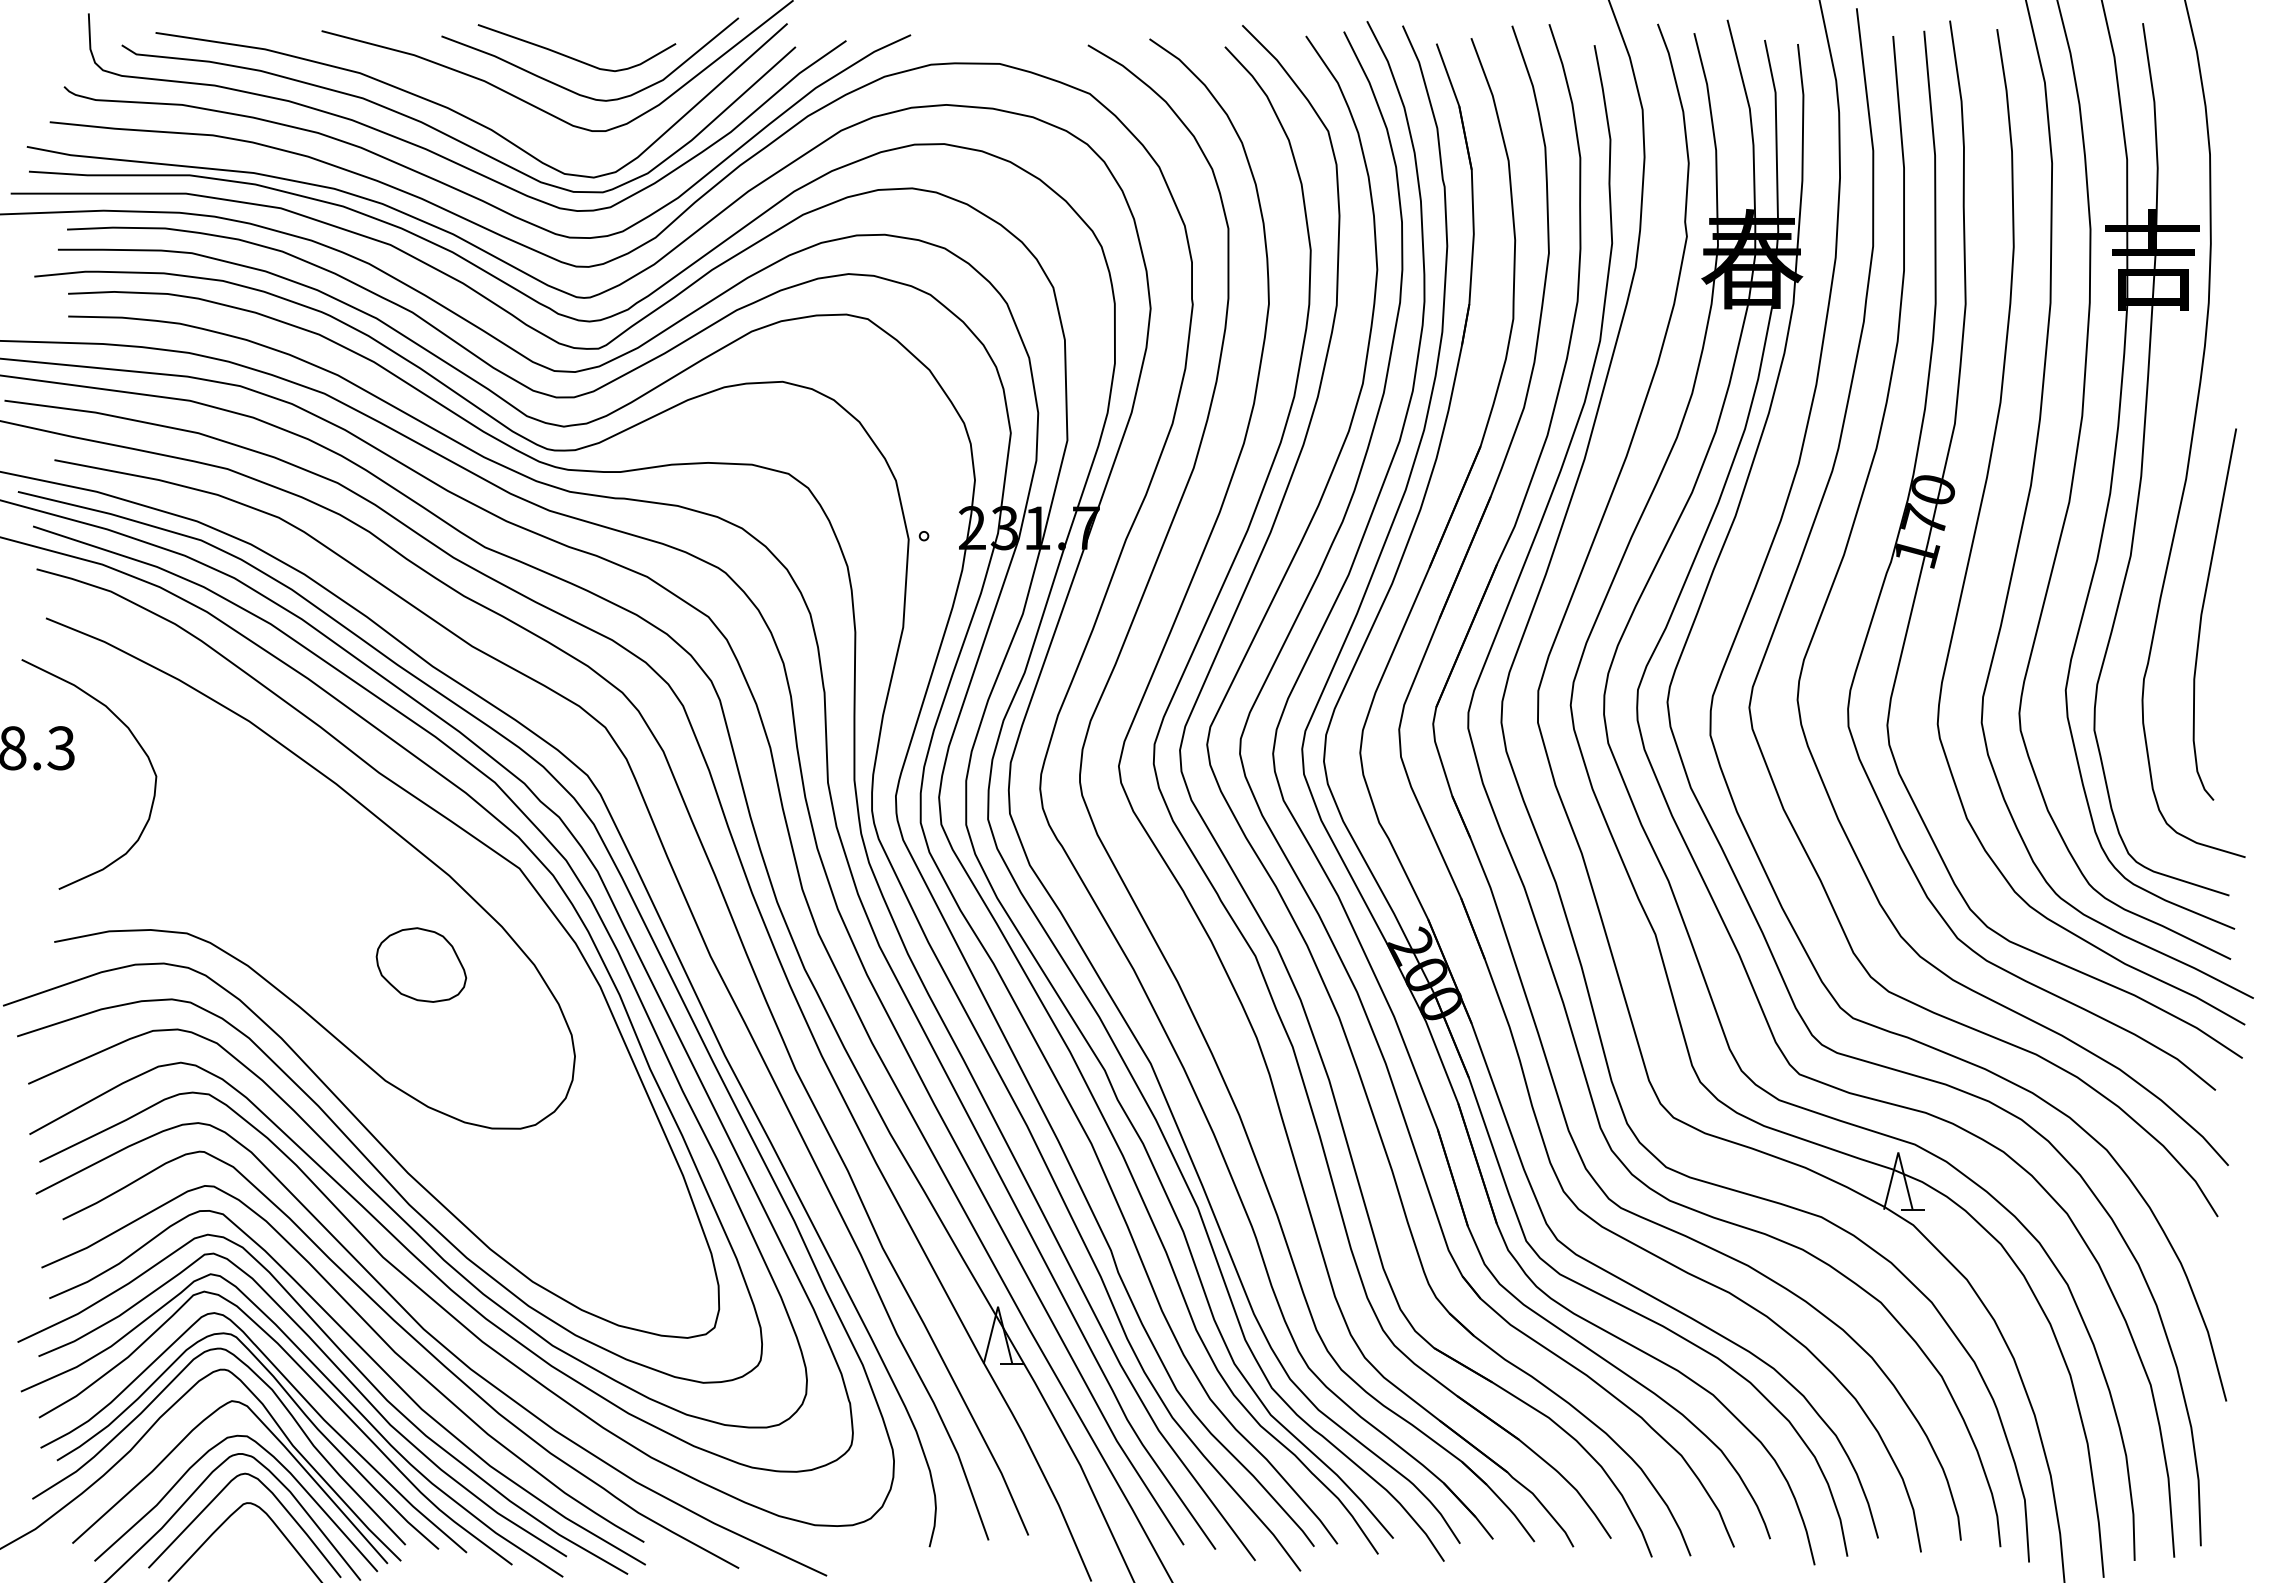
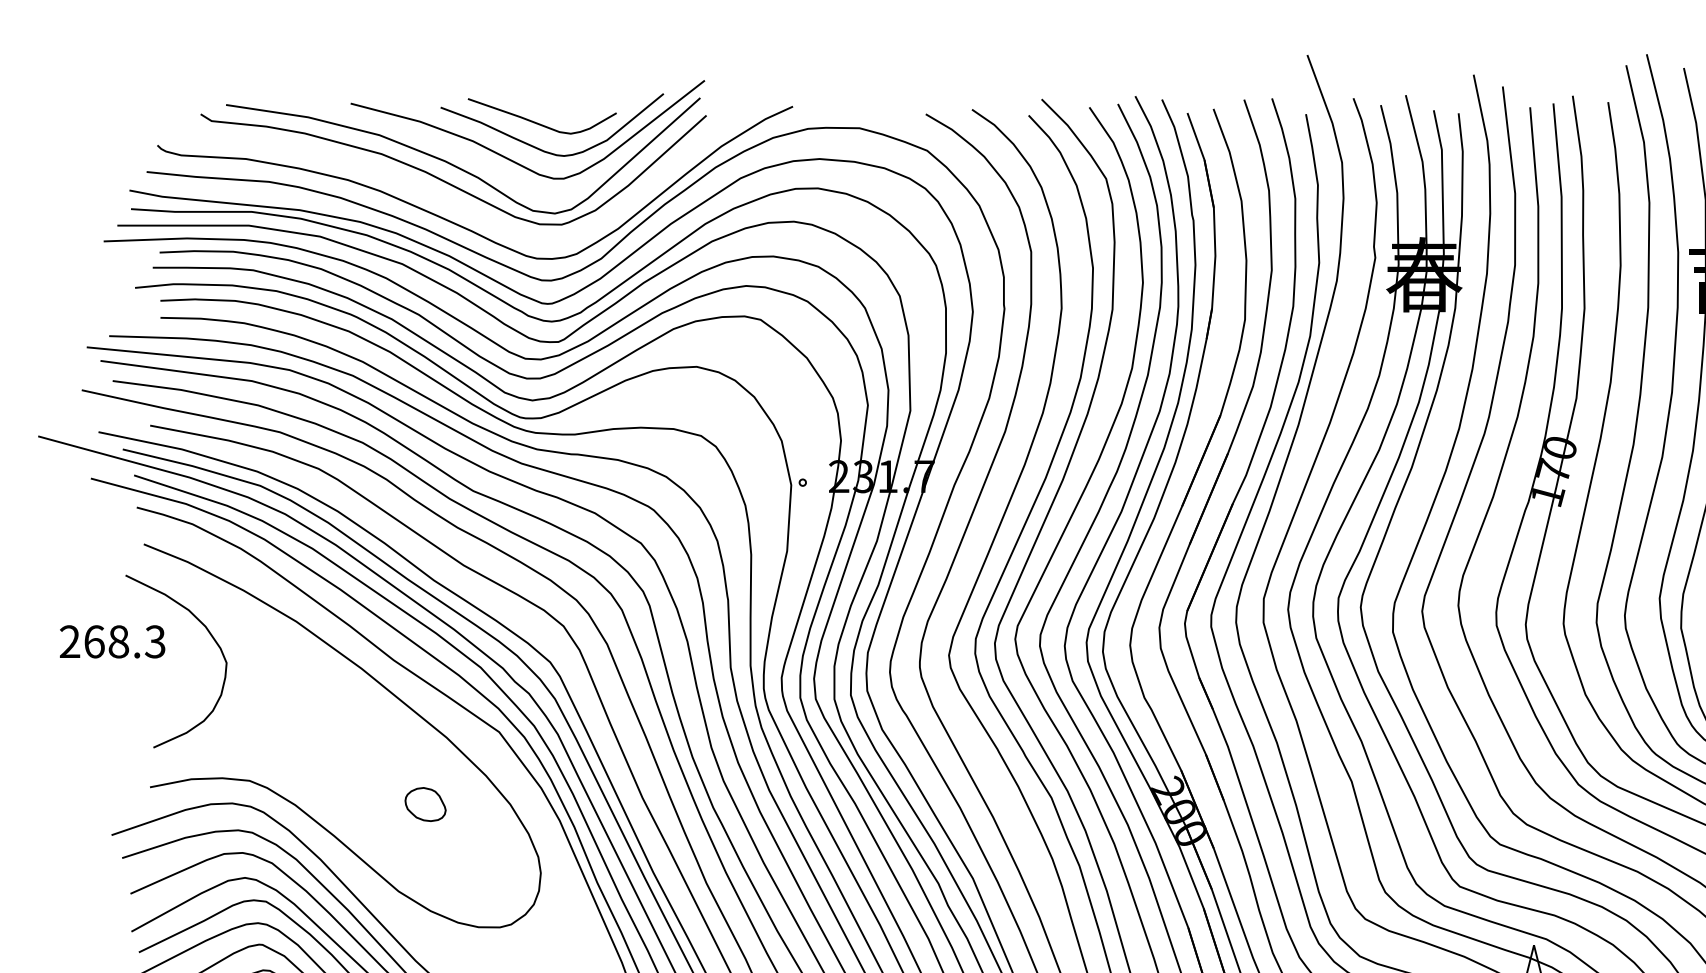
curve: (444, 156) -> (442, 197), removed
part: (421, 964) -> (425, 804), size x0.6

